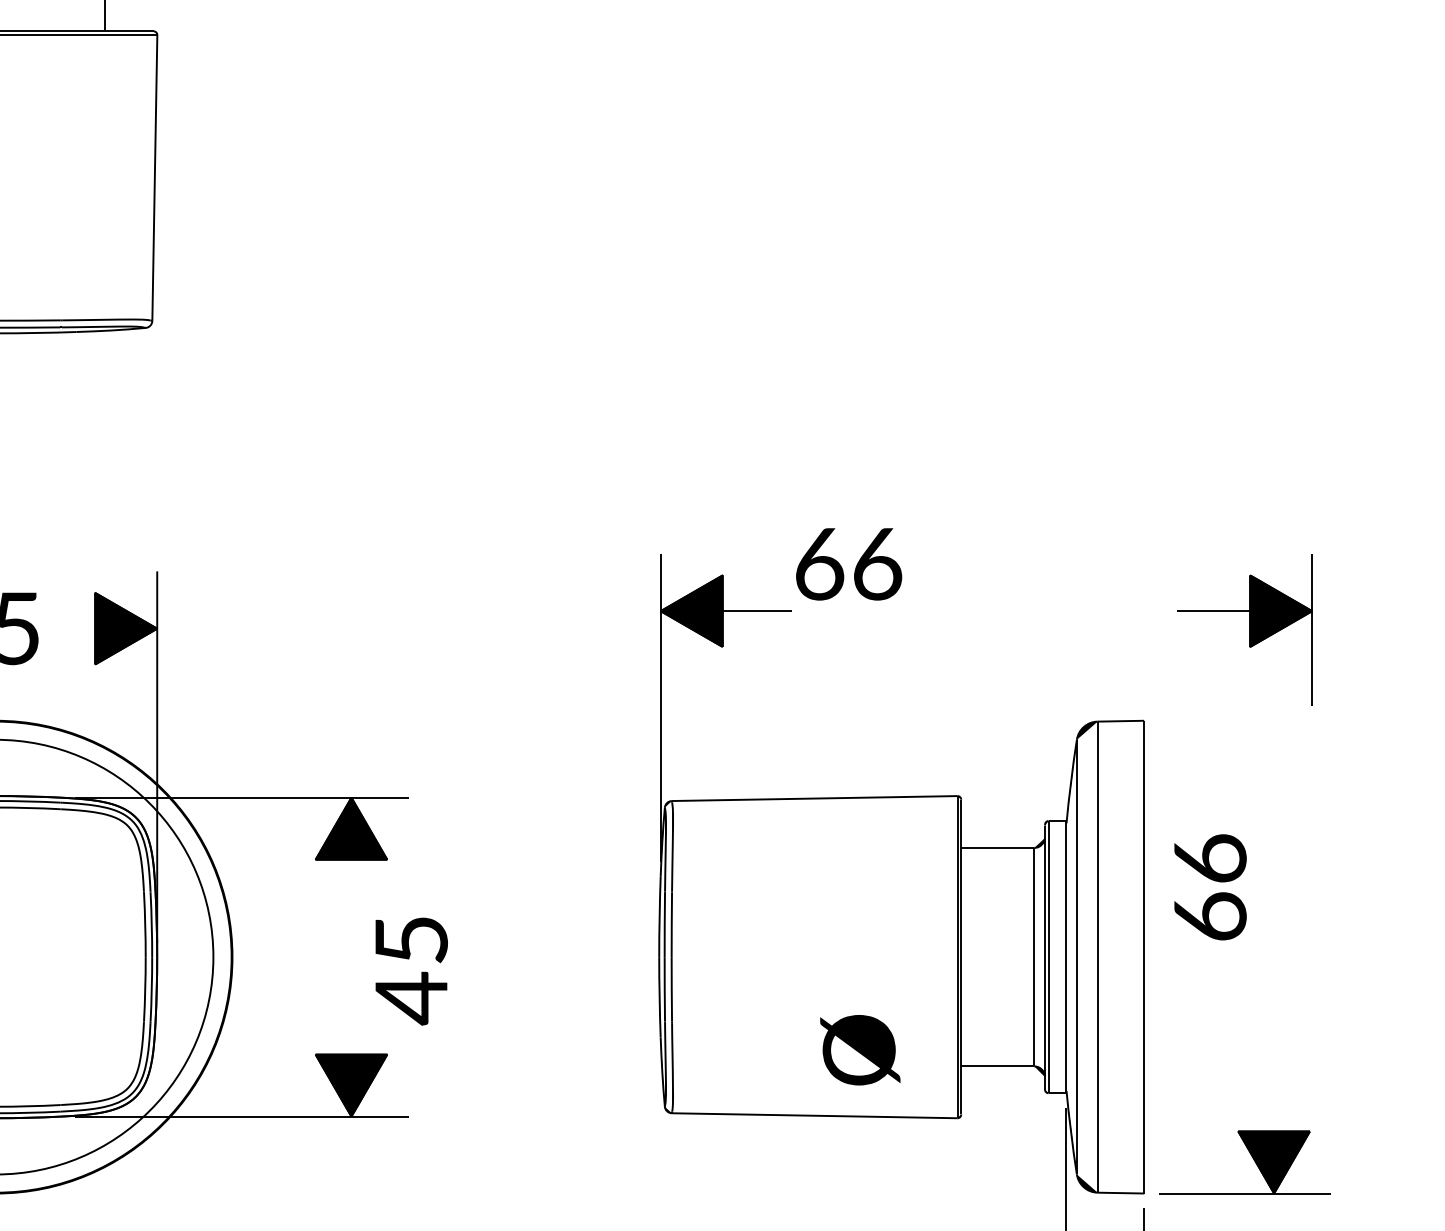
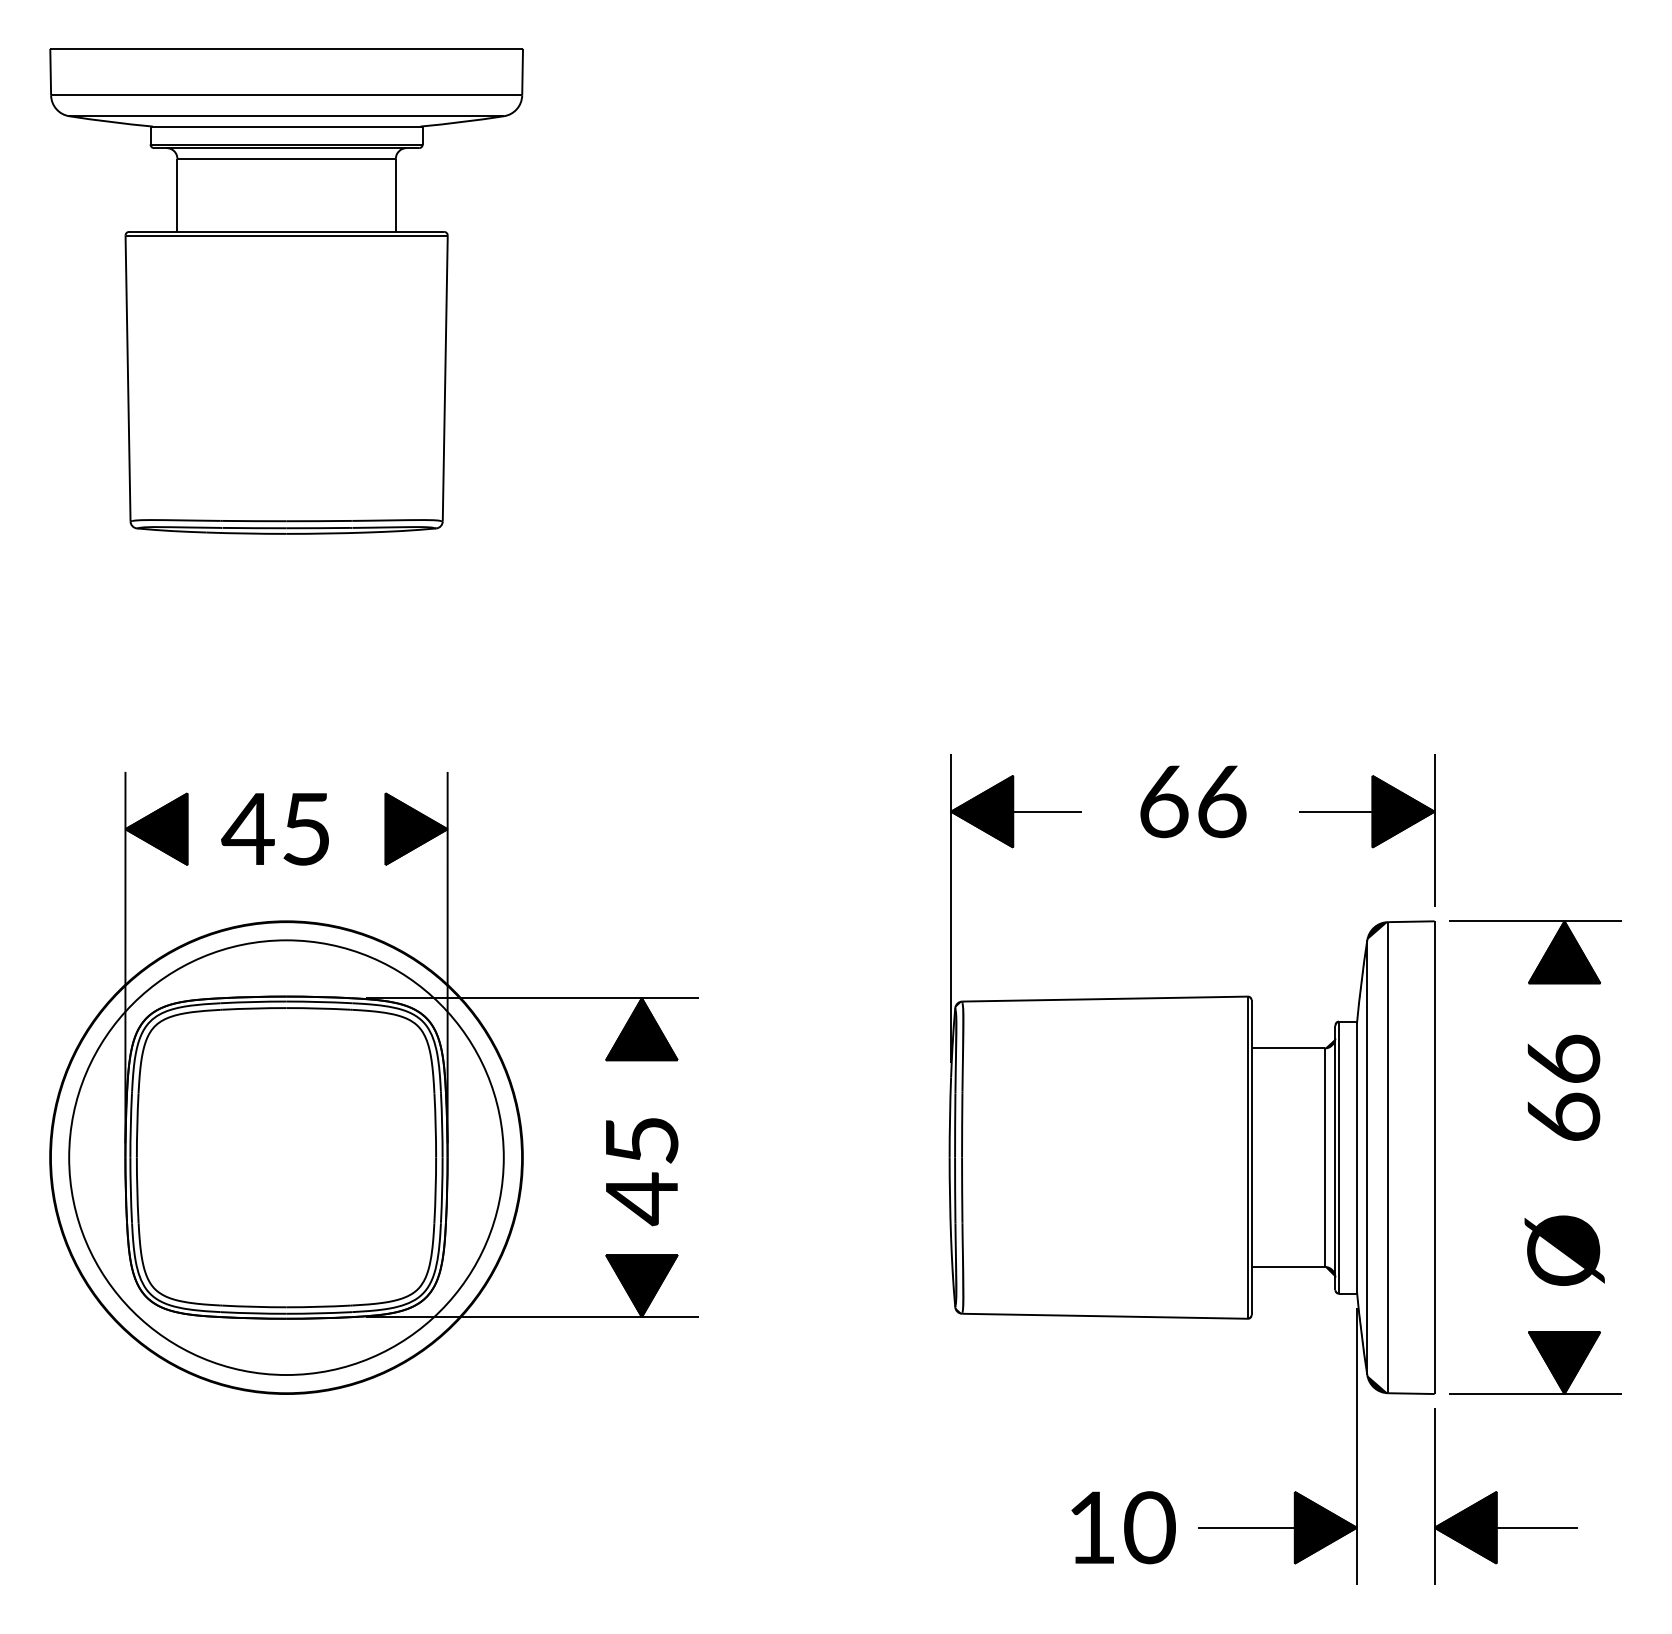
text: (849, 563) -> (1193, 801), moved
part: (1245, 629) -> (1367, 830), moved
part: (1251, 757) -> (1541, 958), added
text: (1210, 886) -> (1563, 1087), moved
text: (412, 971) -> (642, 1172), moved
text: (860, 1049) -> (1564, 1250), moved

